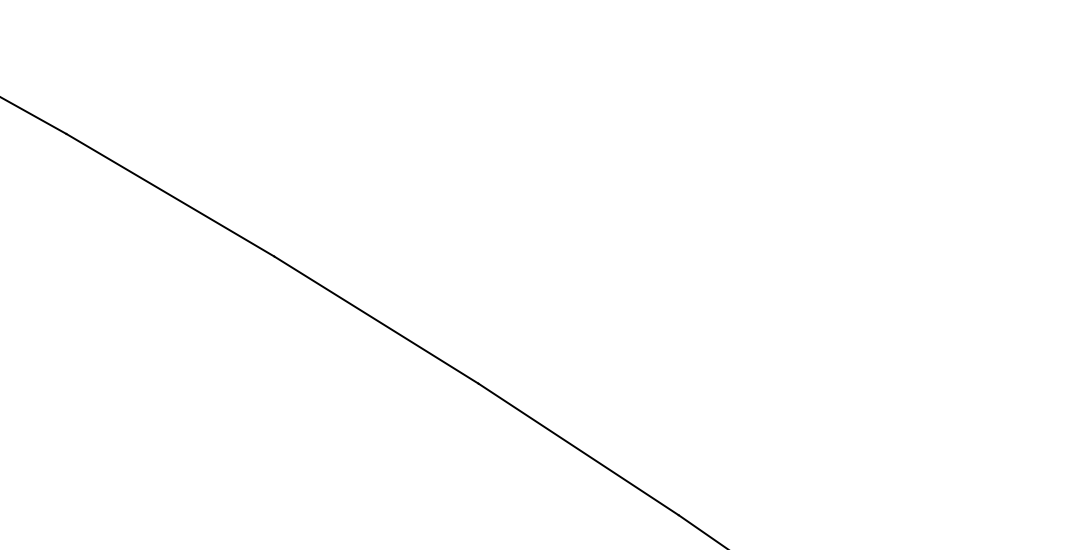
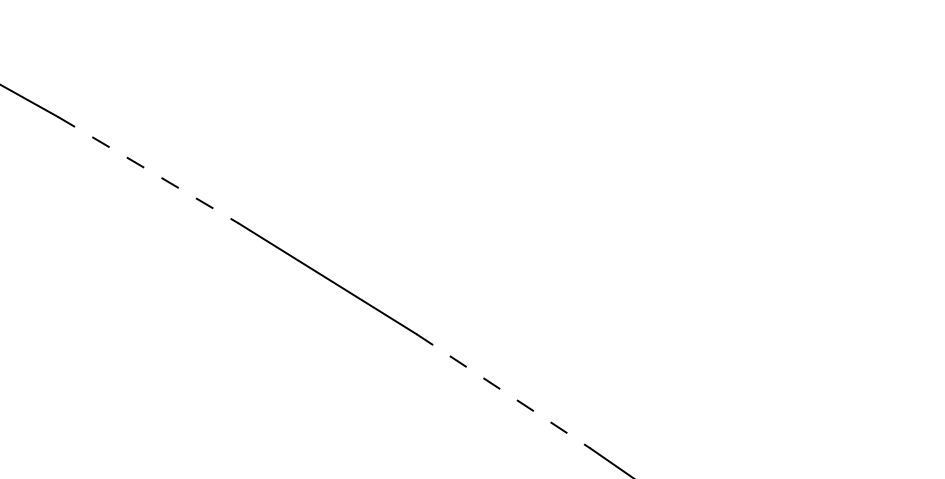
line: (170, 195) -> (148, 170), solid -> dashed
line: (578, 449) -> (503, 391), solid -> dashed

